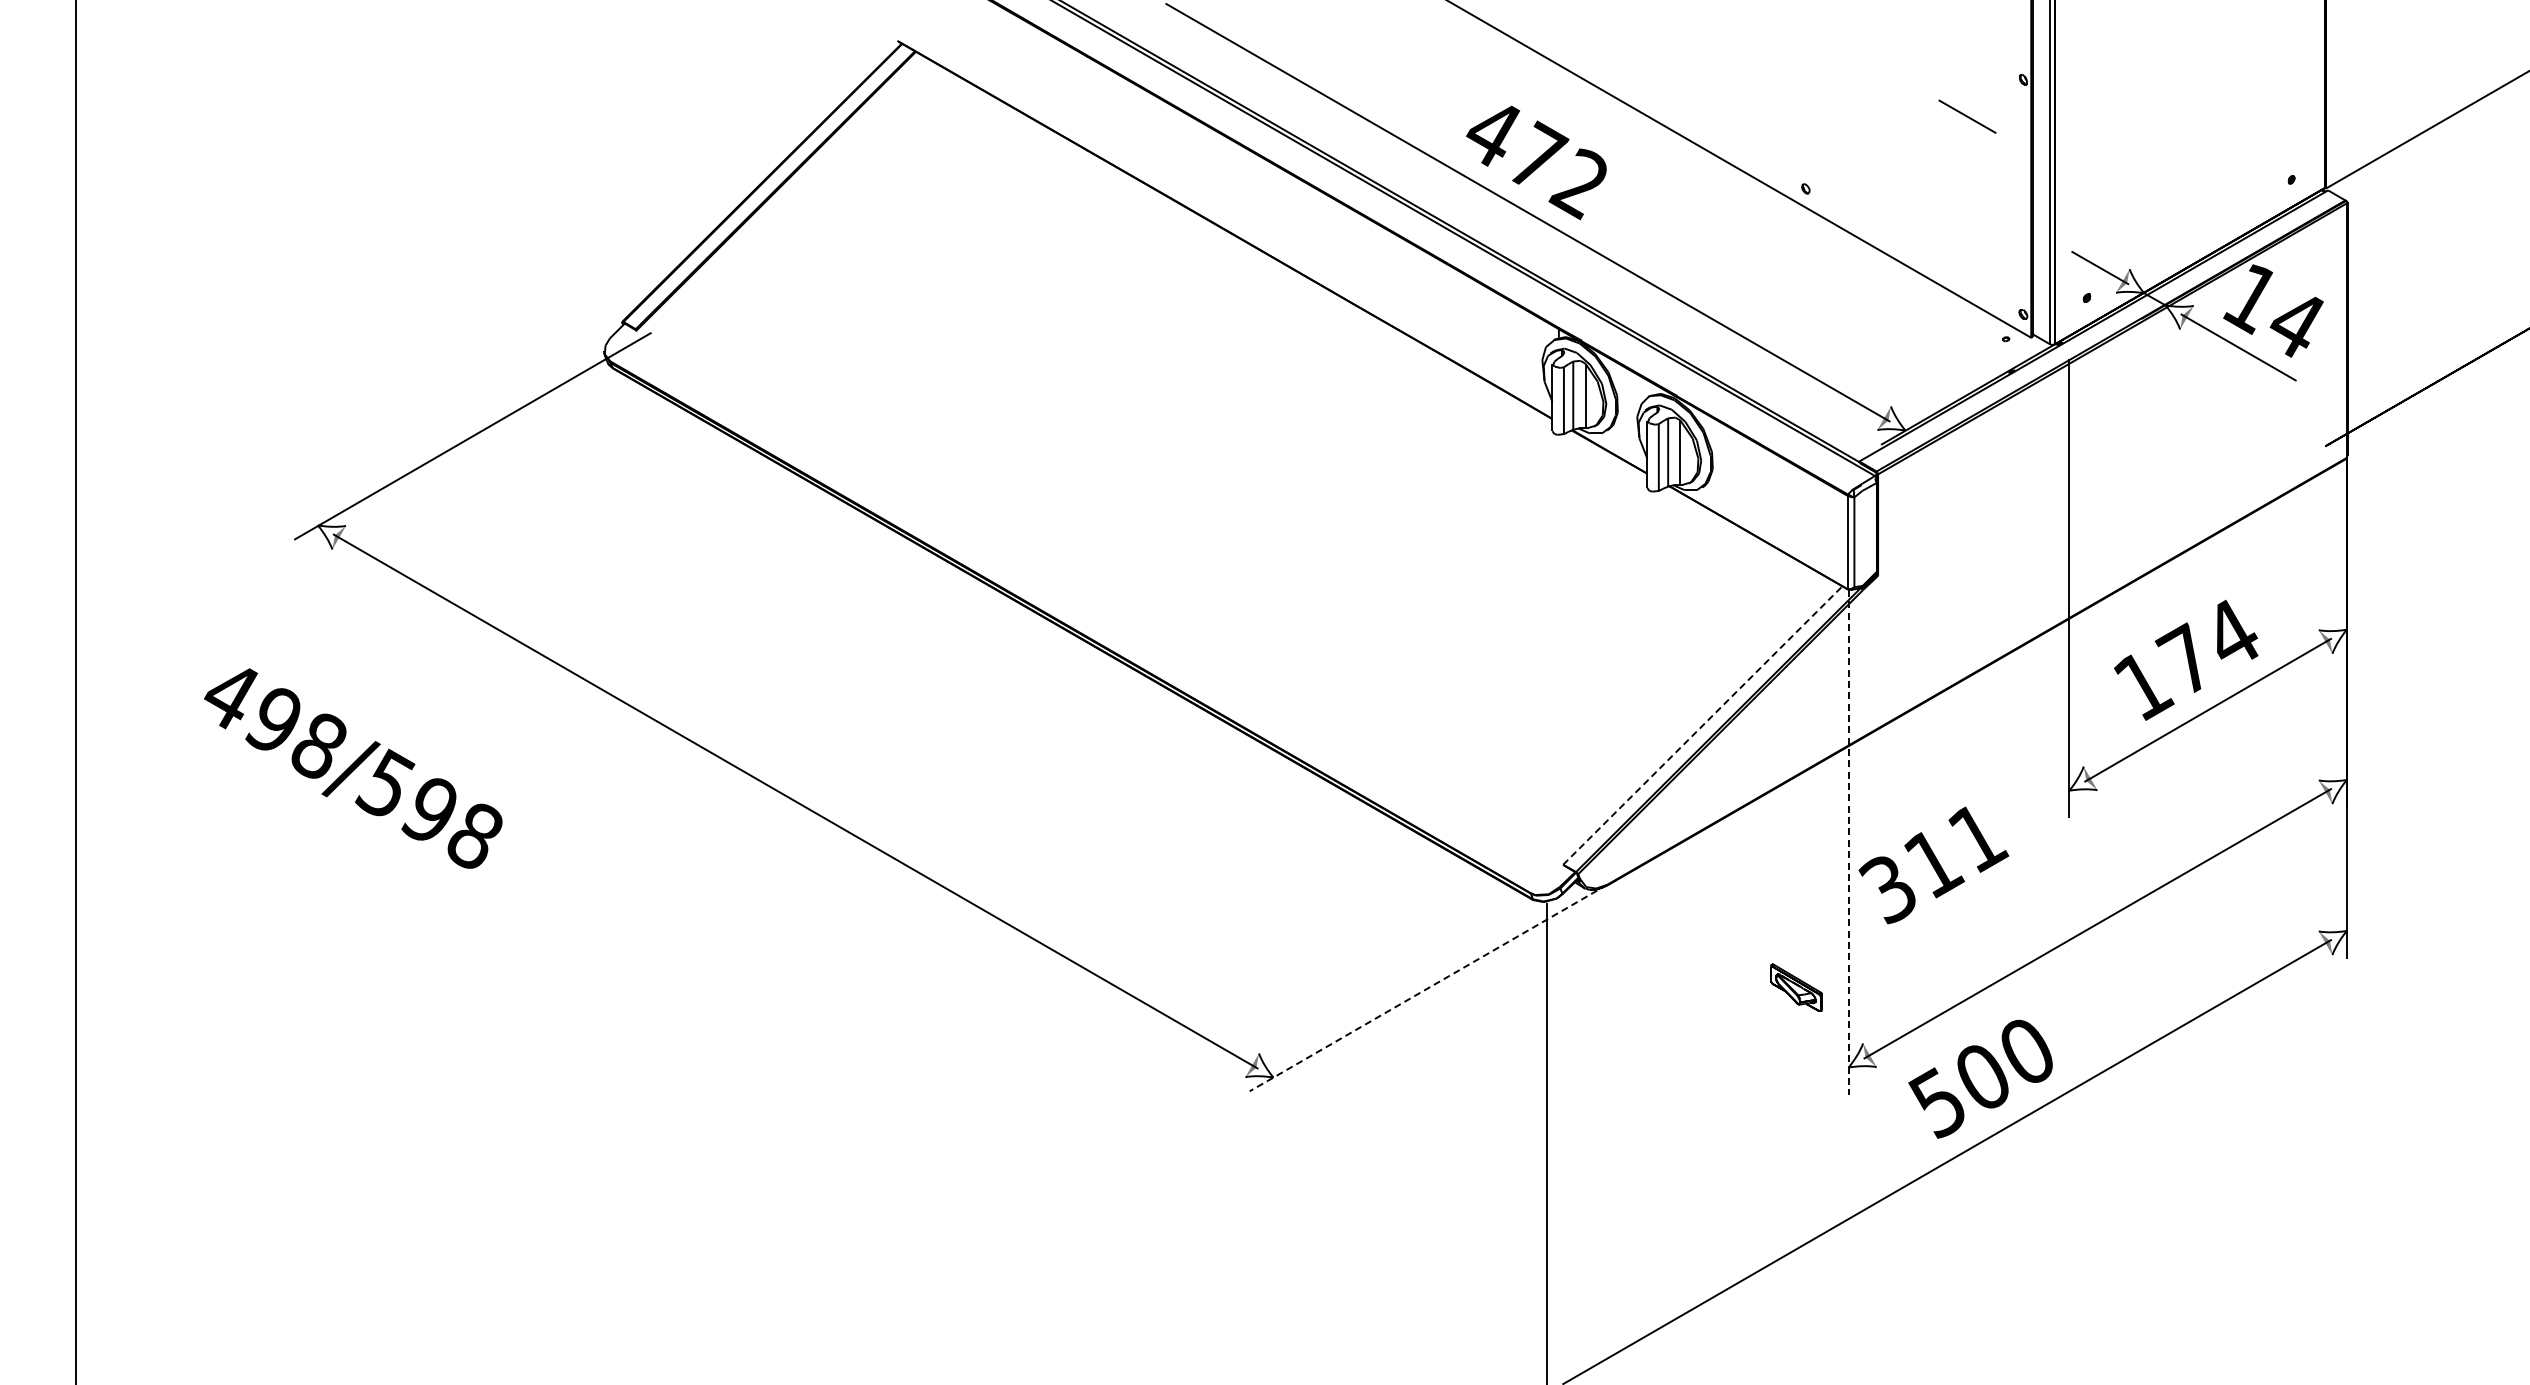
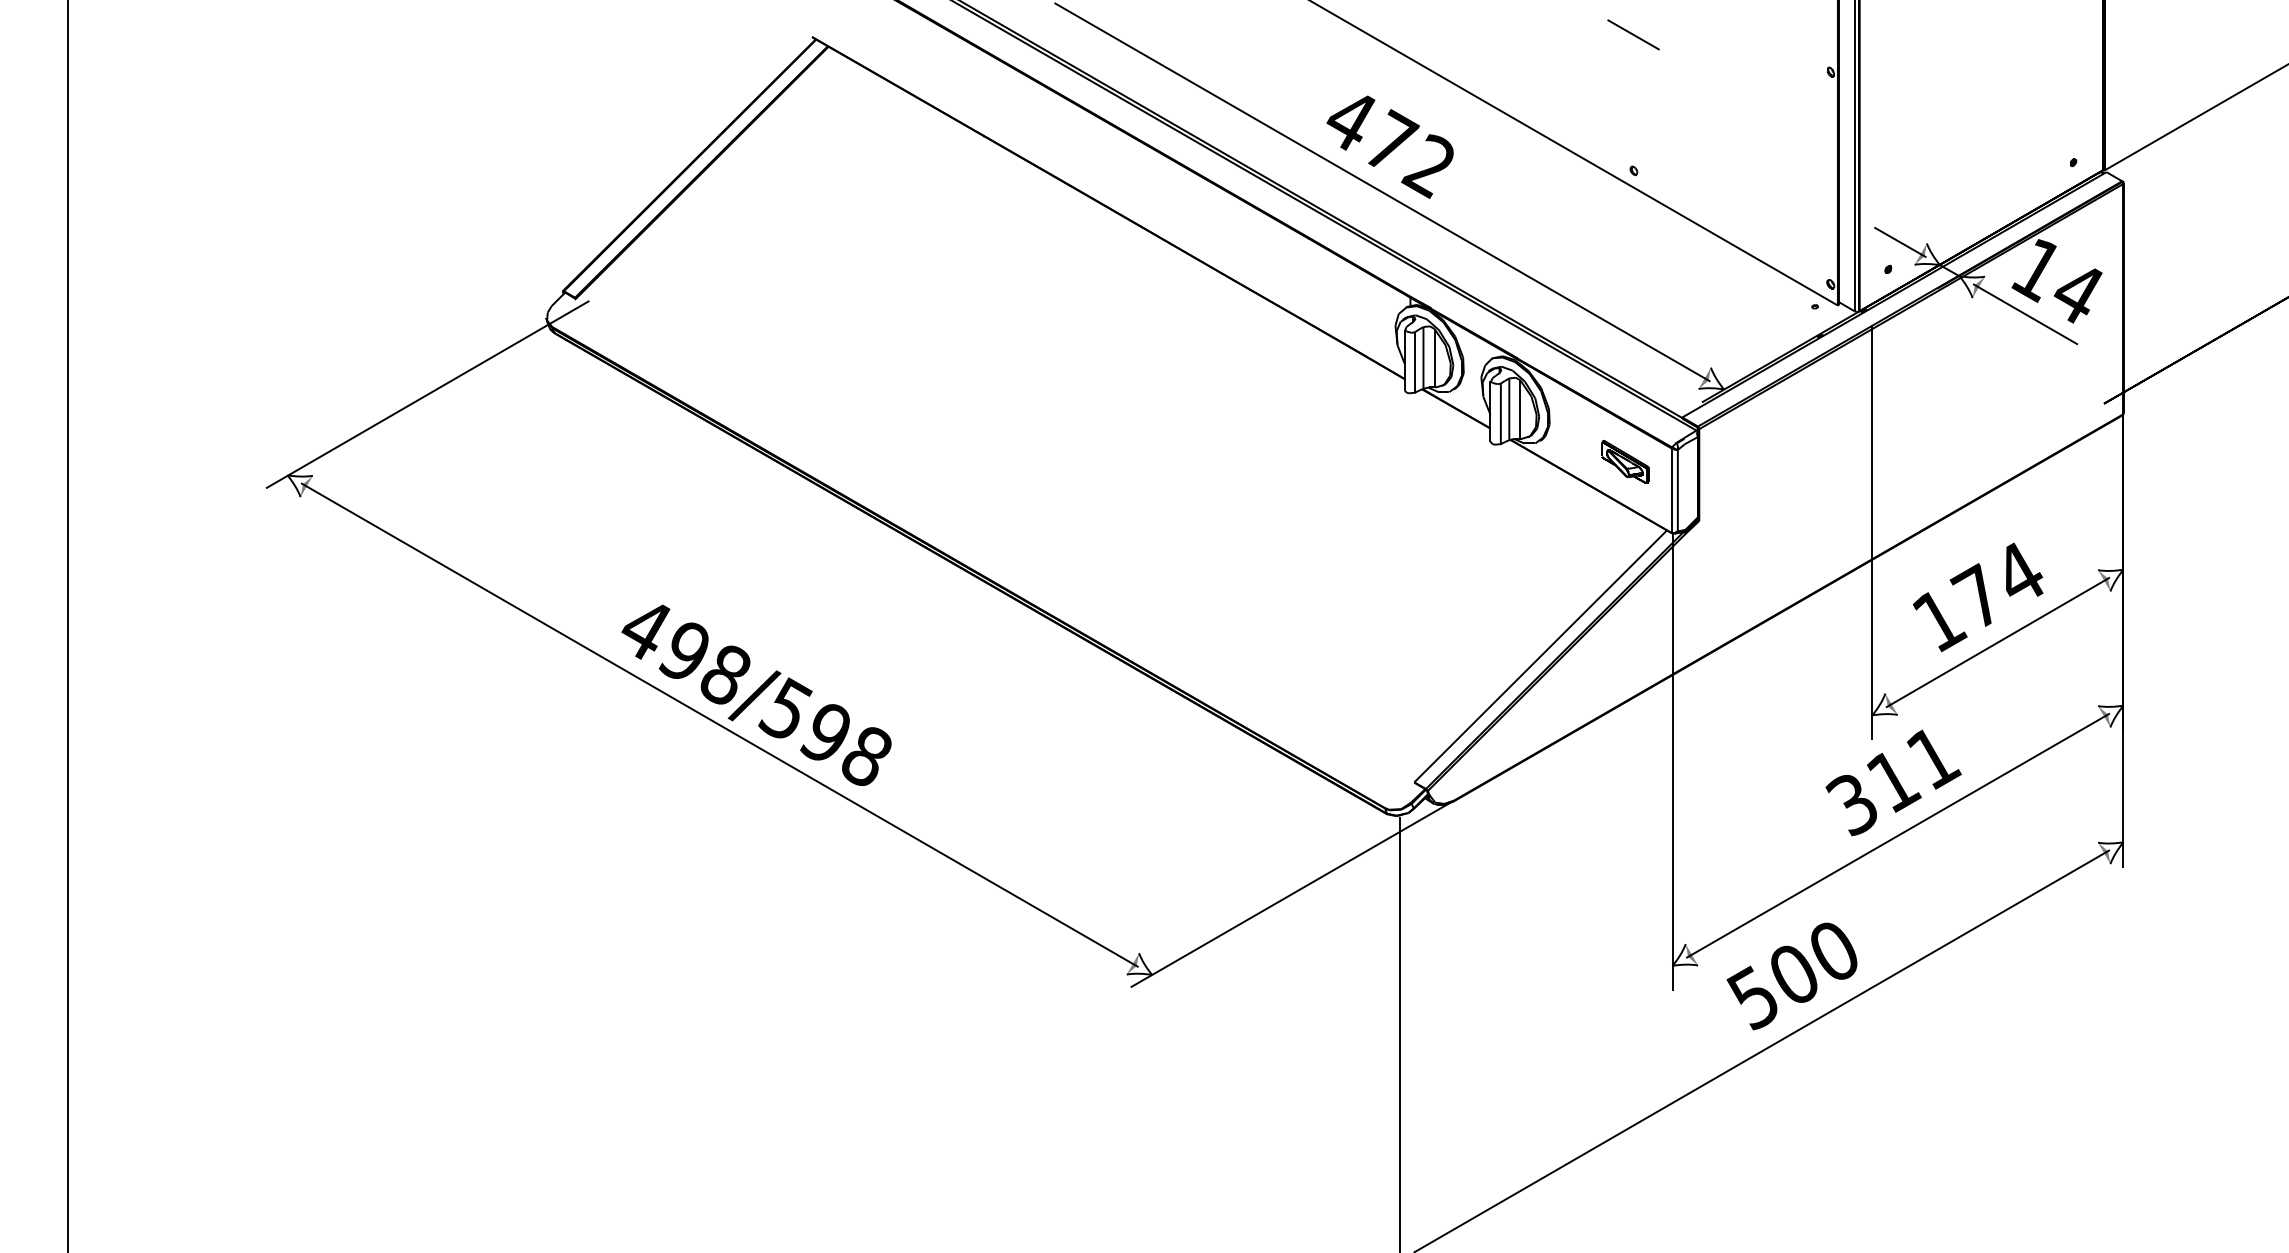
line: (1967, 116) -> (1633, 34), moved
line: (1703, 725) -> (1541, 656), dashed -> solid
text: (353, 768) -> (756, 695), moved
line: (1848, 843) -> (1672, 763), dashed -> solid
text: (1933, 865) -> (1893, 783), moved
part: (1796, 987) -> (1625, 461), moved
line: (1427, 988) -> (1291, 894), dashed -> solid

